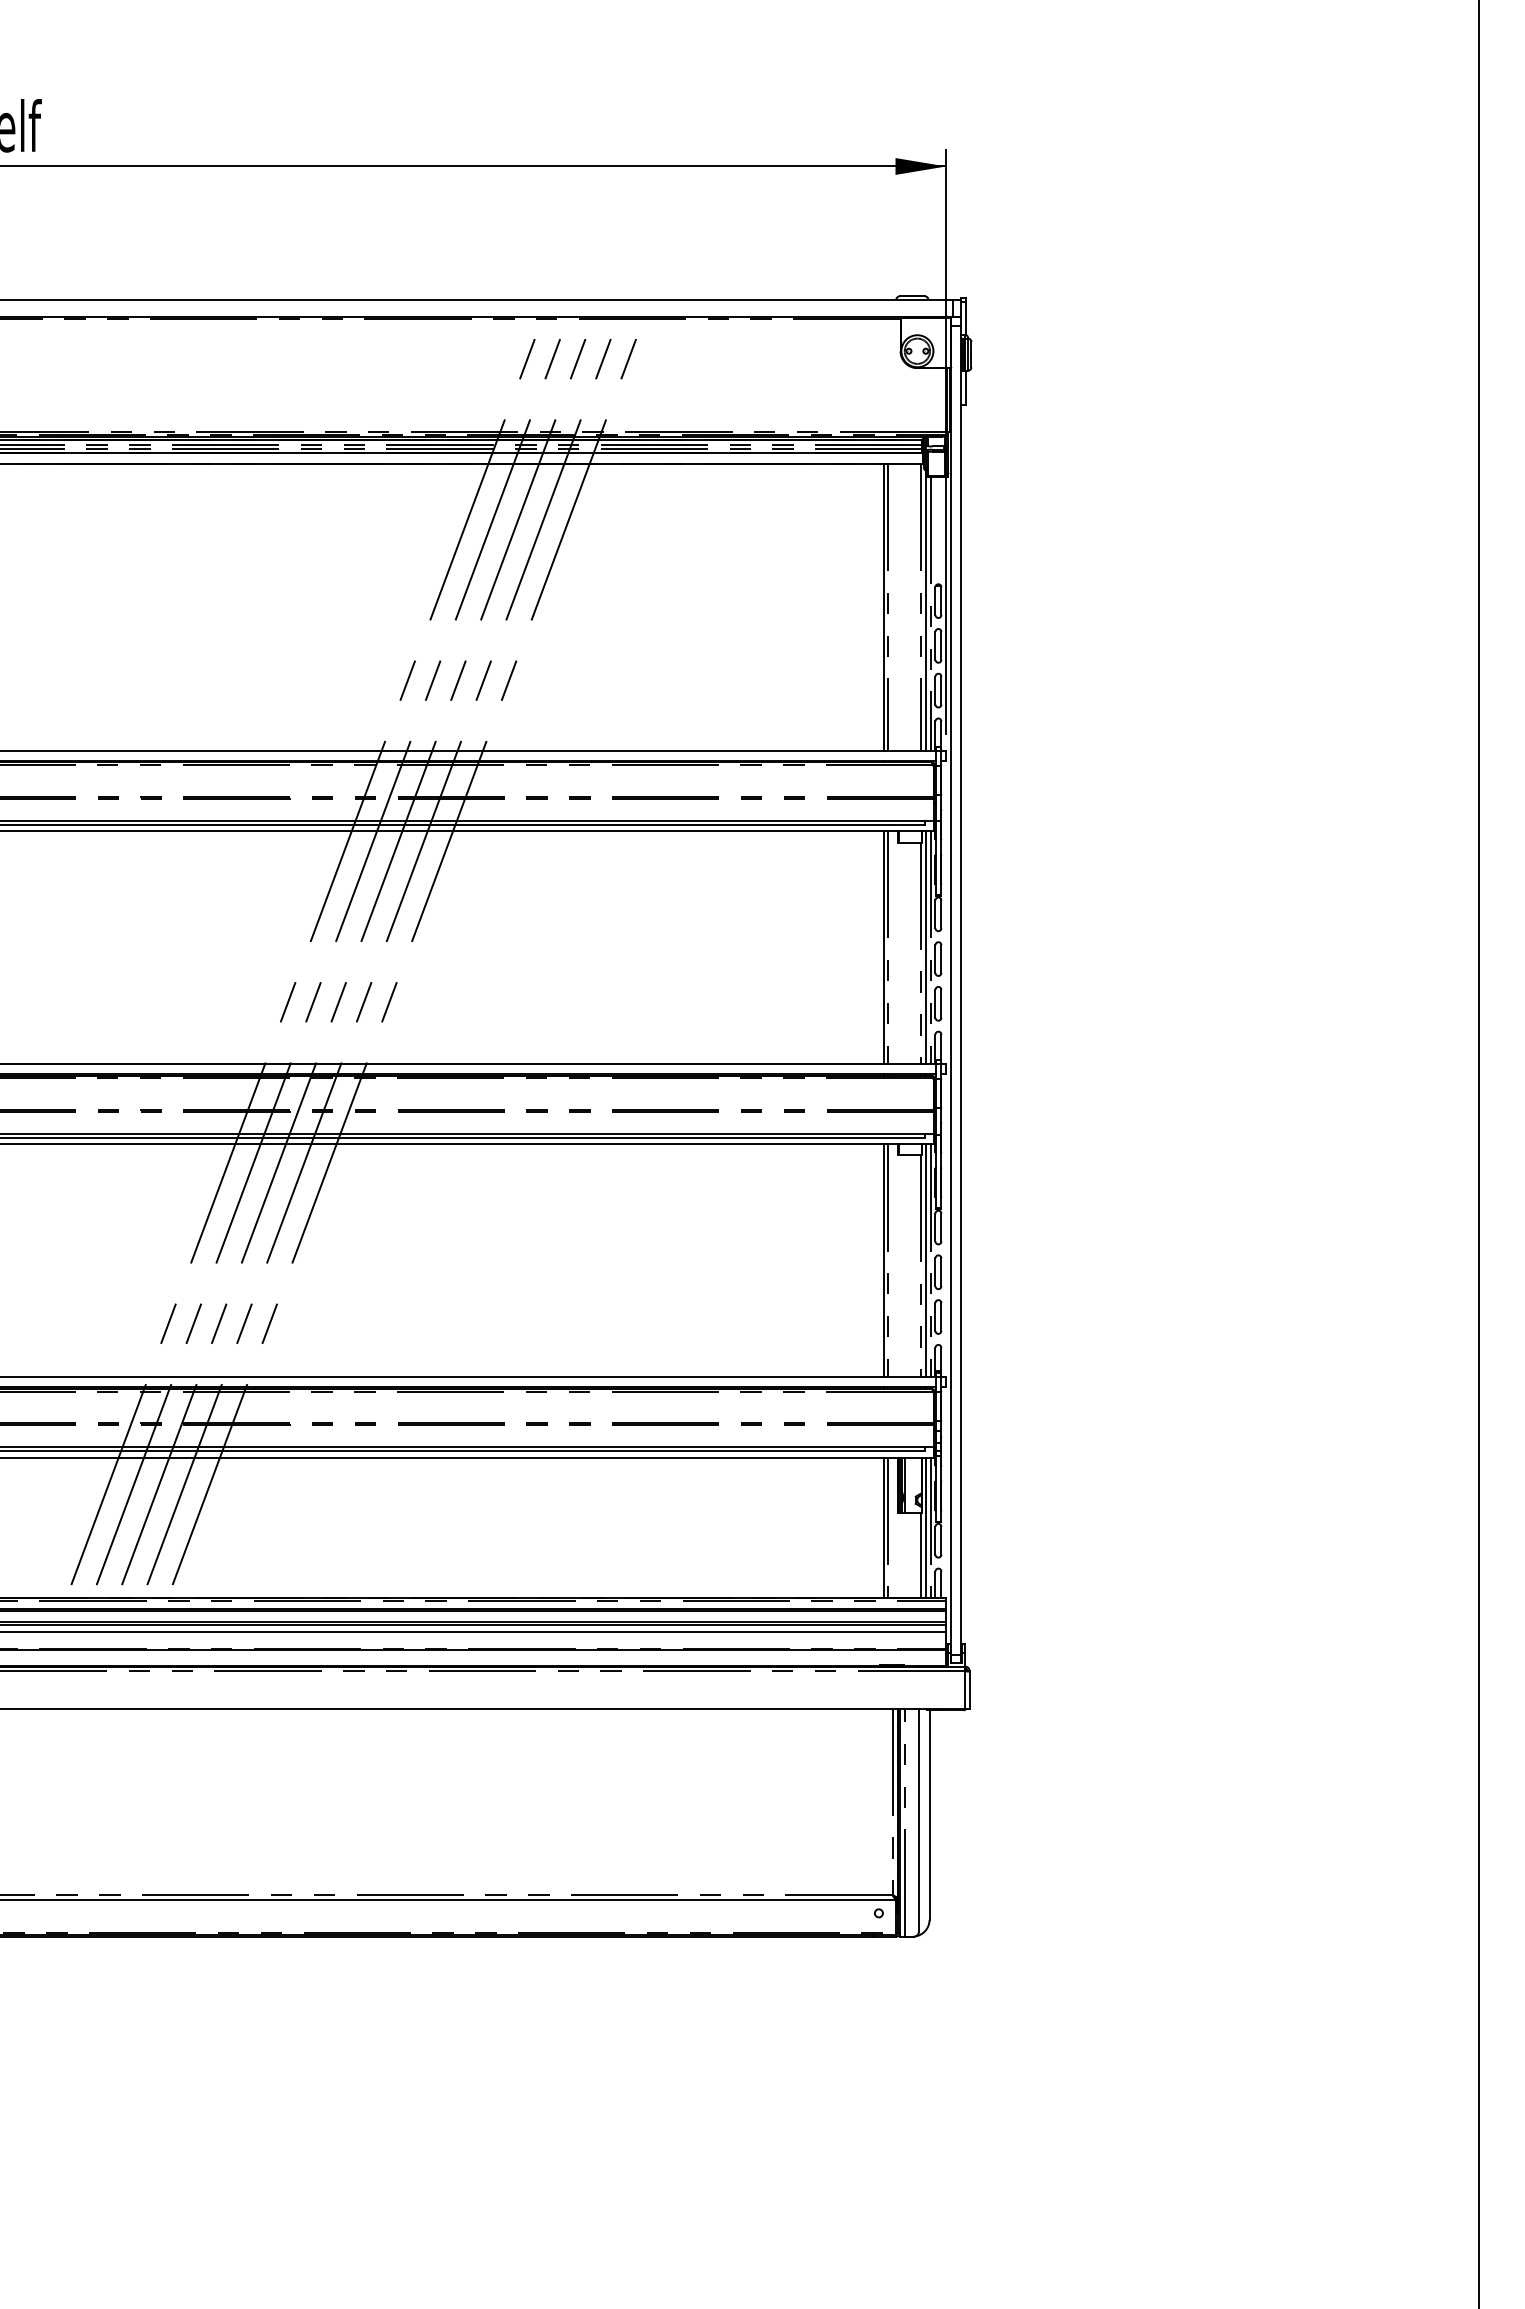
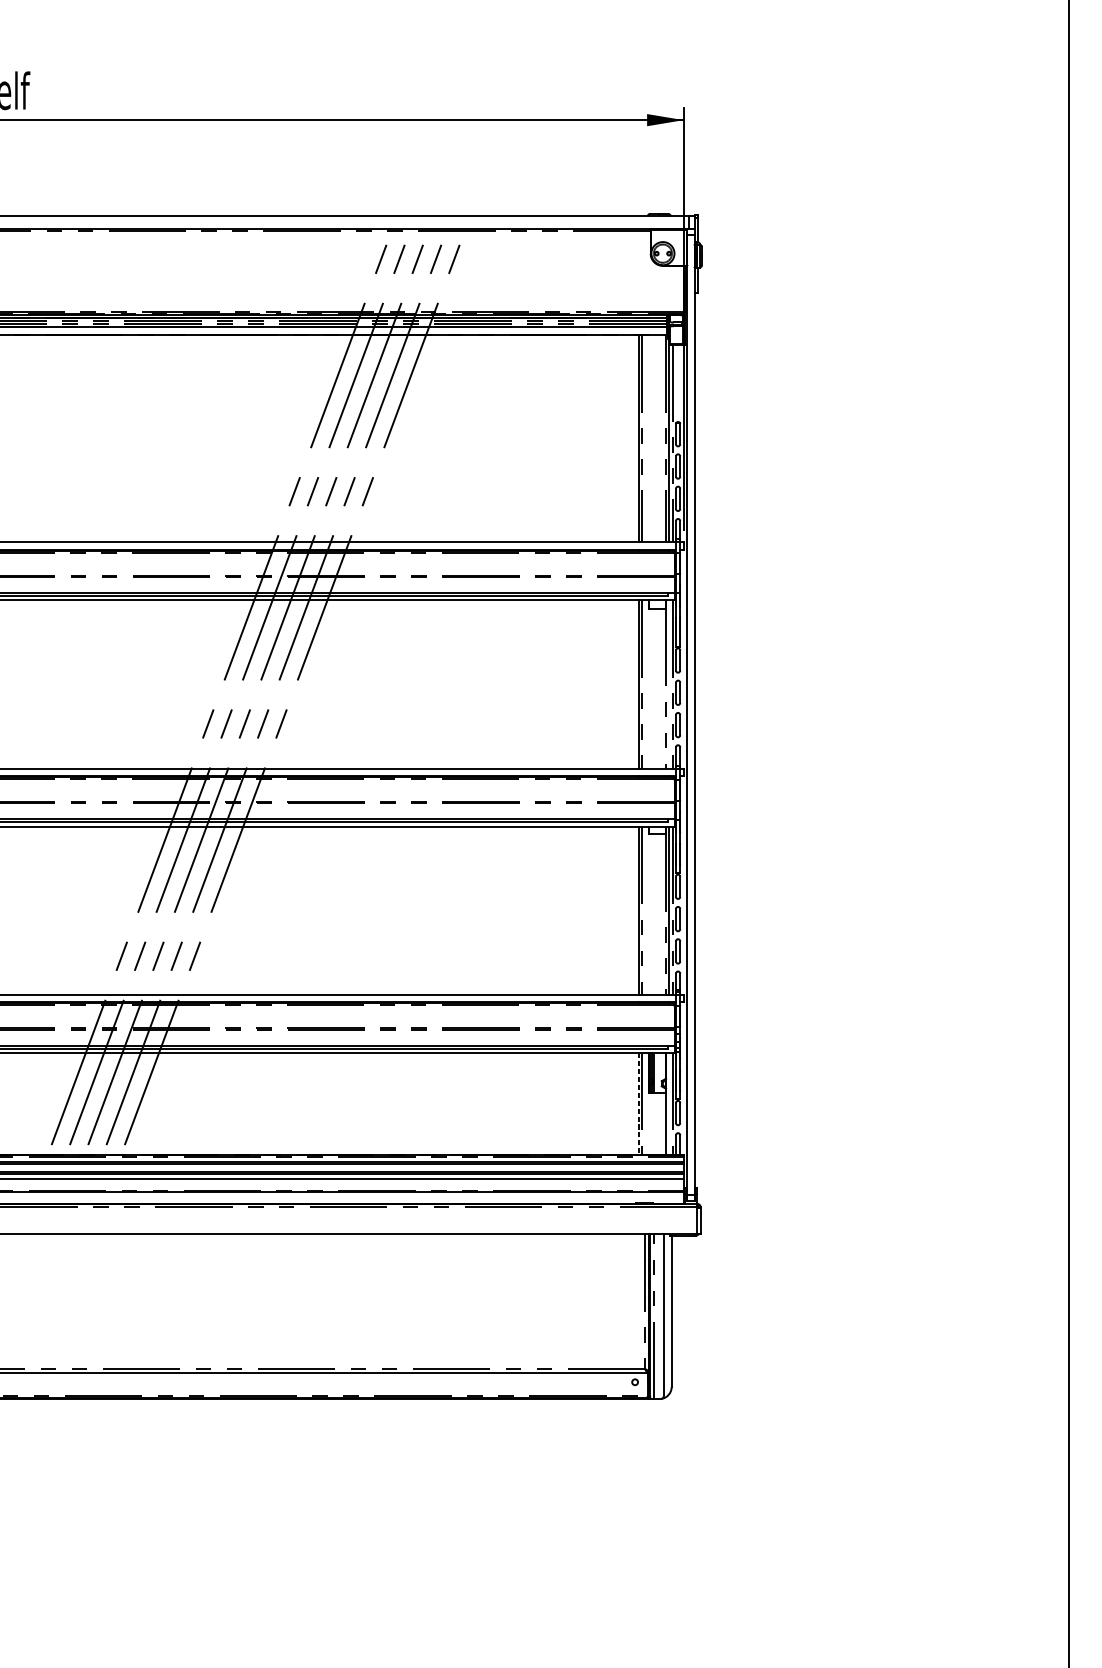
line: (925, 947) -> (668, 684), removed
line: (925, 1527) -> (668, 1103), removed
line: (883, 1528) -> (638, 1104), solid -> dashed

